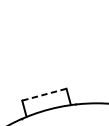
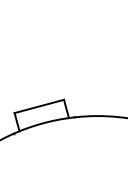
line: (44, 94) -> (39, 106), dashed -> solid

